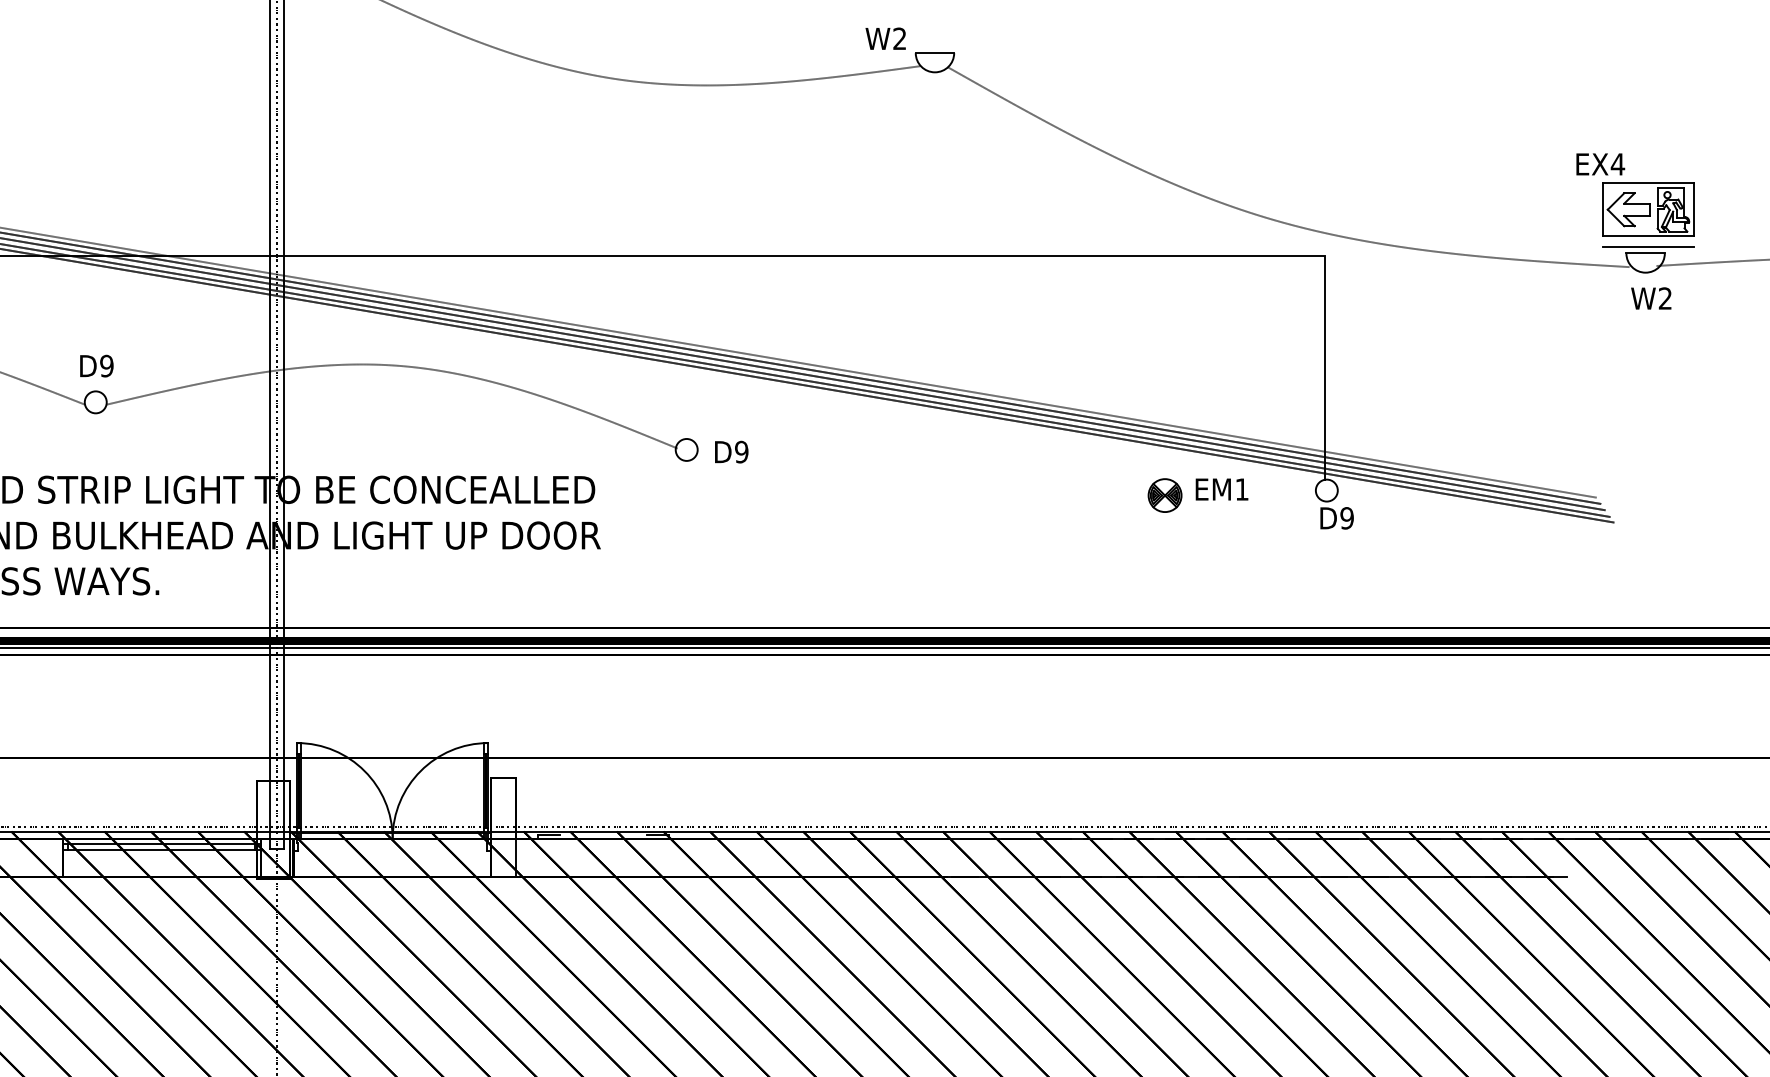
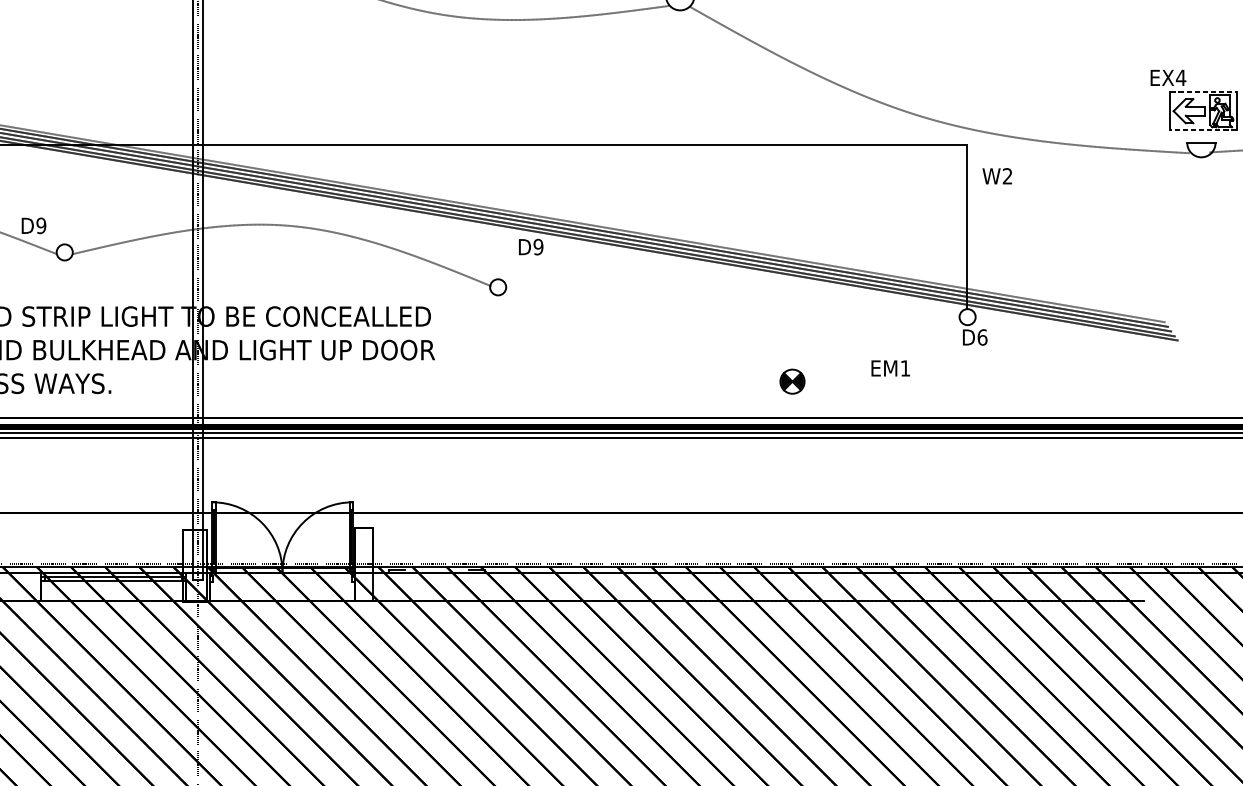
line: (1648, 183) -> (1203, 91), solid -> dashed
line: (1647, 236) -> (1202, 130), solid -> dashed
line: (1648, 247) -> (1203, 138), removed
text: (1651, 298) -> (997, 176), moved
text: (96, 365) -> (33, 225), moved
text: (731, 451) -> (530, 246), moved
text: (1221, 489) -> (890, 368), moved
part: (1164, 495) -> (792, 381), moved
text: (1347, 518) -> (982, 337), D9 -> D6

